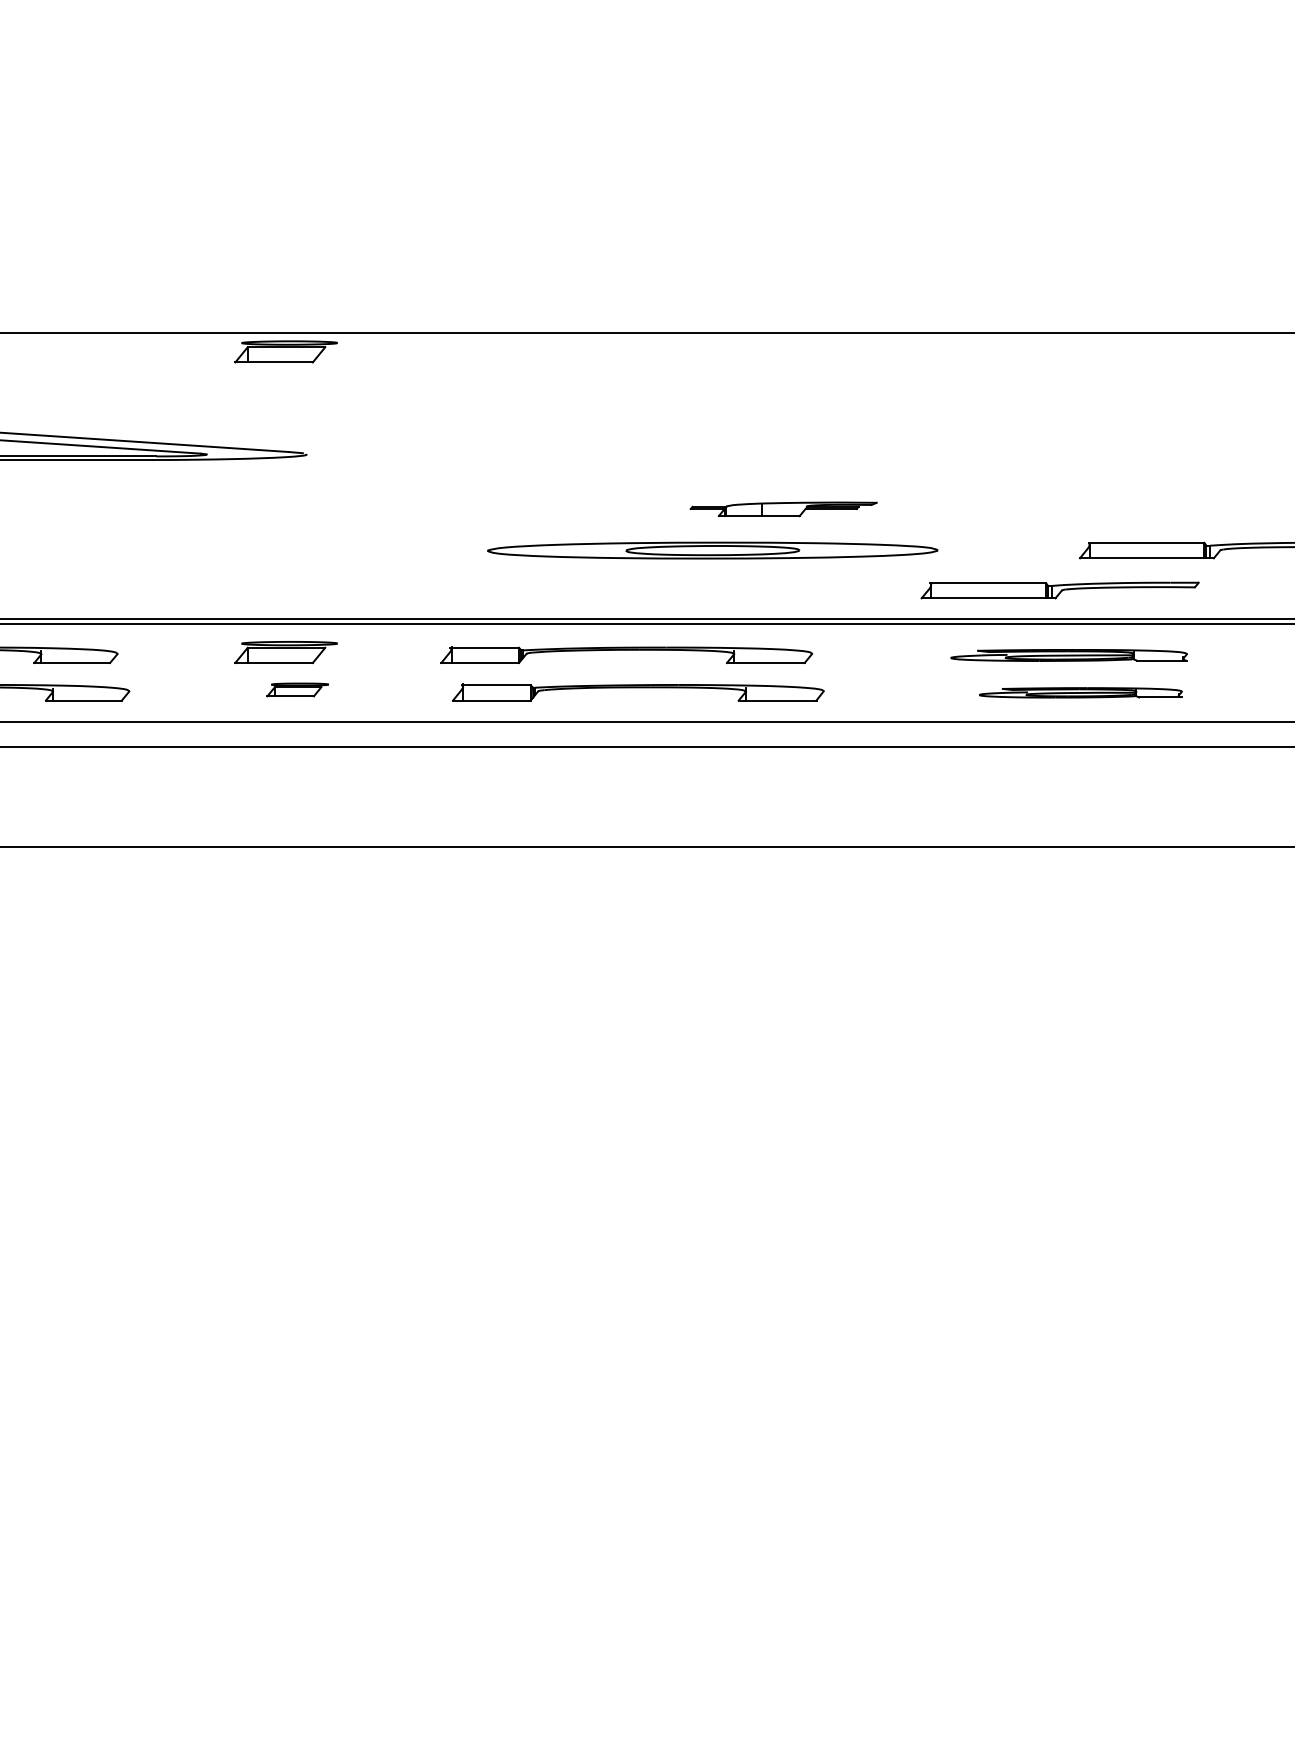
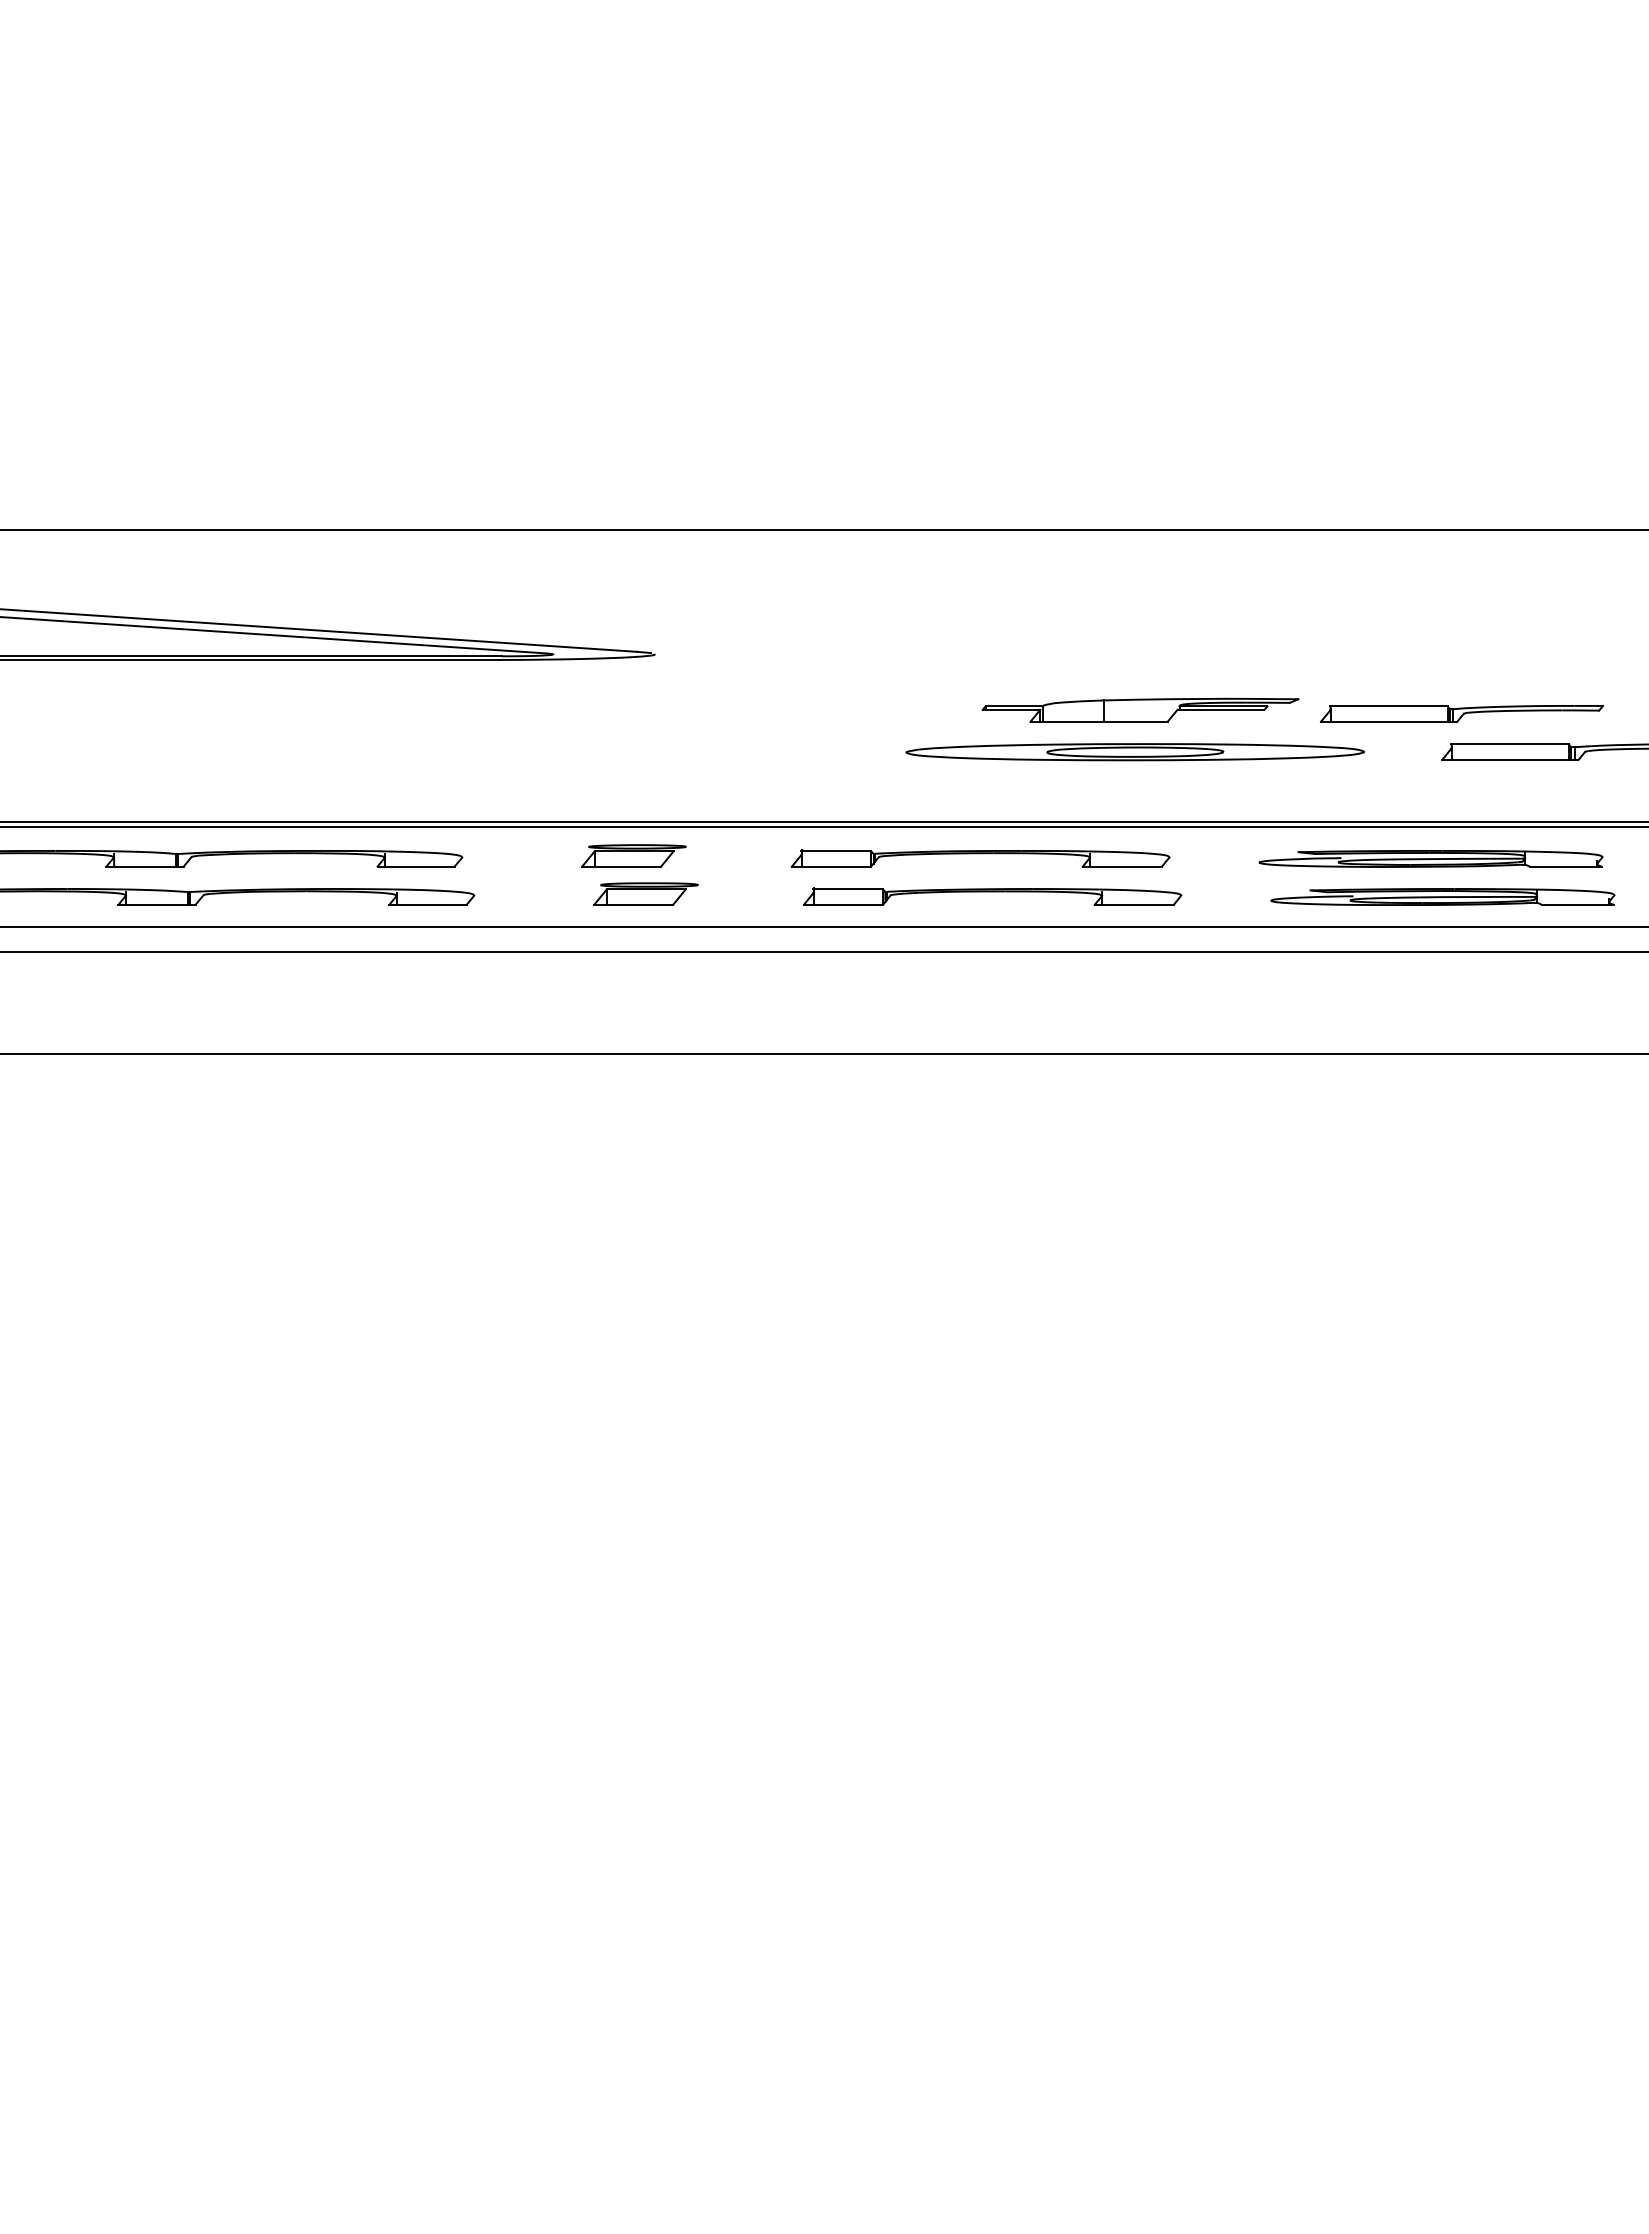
part: (285, 351) -> (633, 549), removed
part: (783, 508) -> (1140, 709), size x1.67
part: (711, 550) -> (1134, 752), moved
part: (1060, 590) -> (1462, 713), moved
part: (1068, 655) -> (1430, 858), size x1.43
part: (297, 689) -> (645, 893), size x1.67
part: (1080, 692) -> (1442, 896), size x1.67

